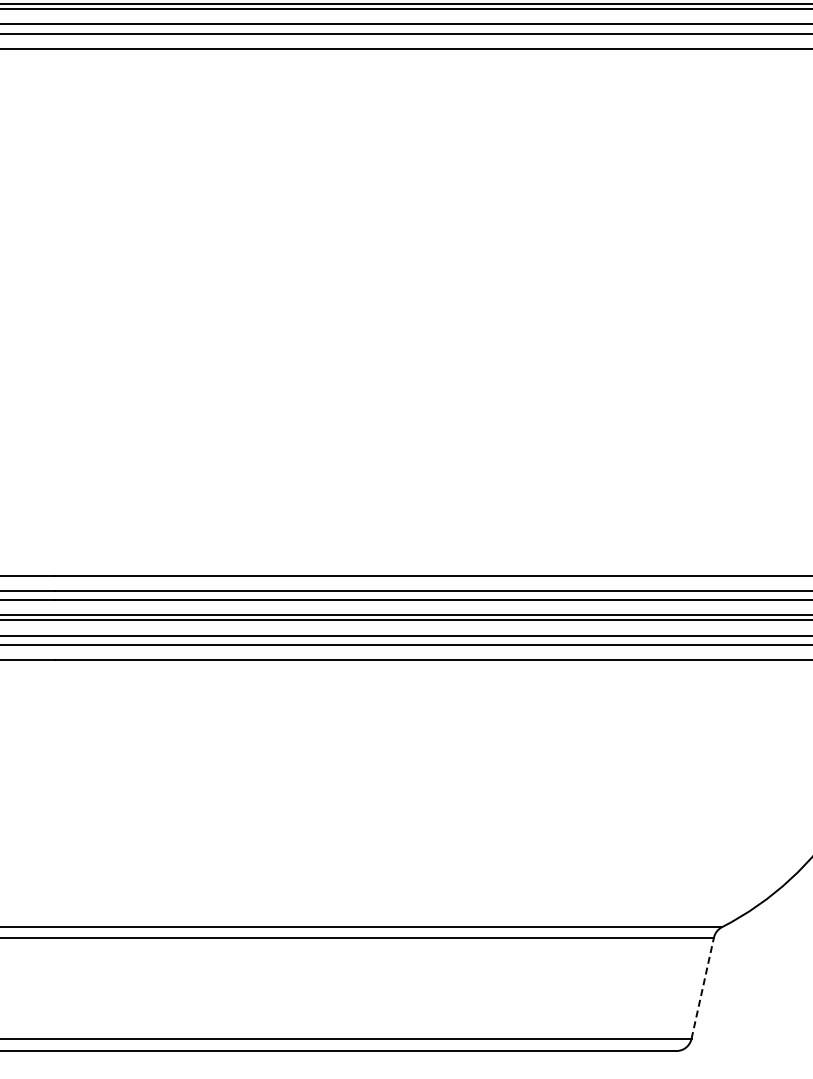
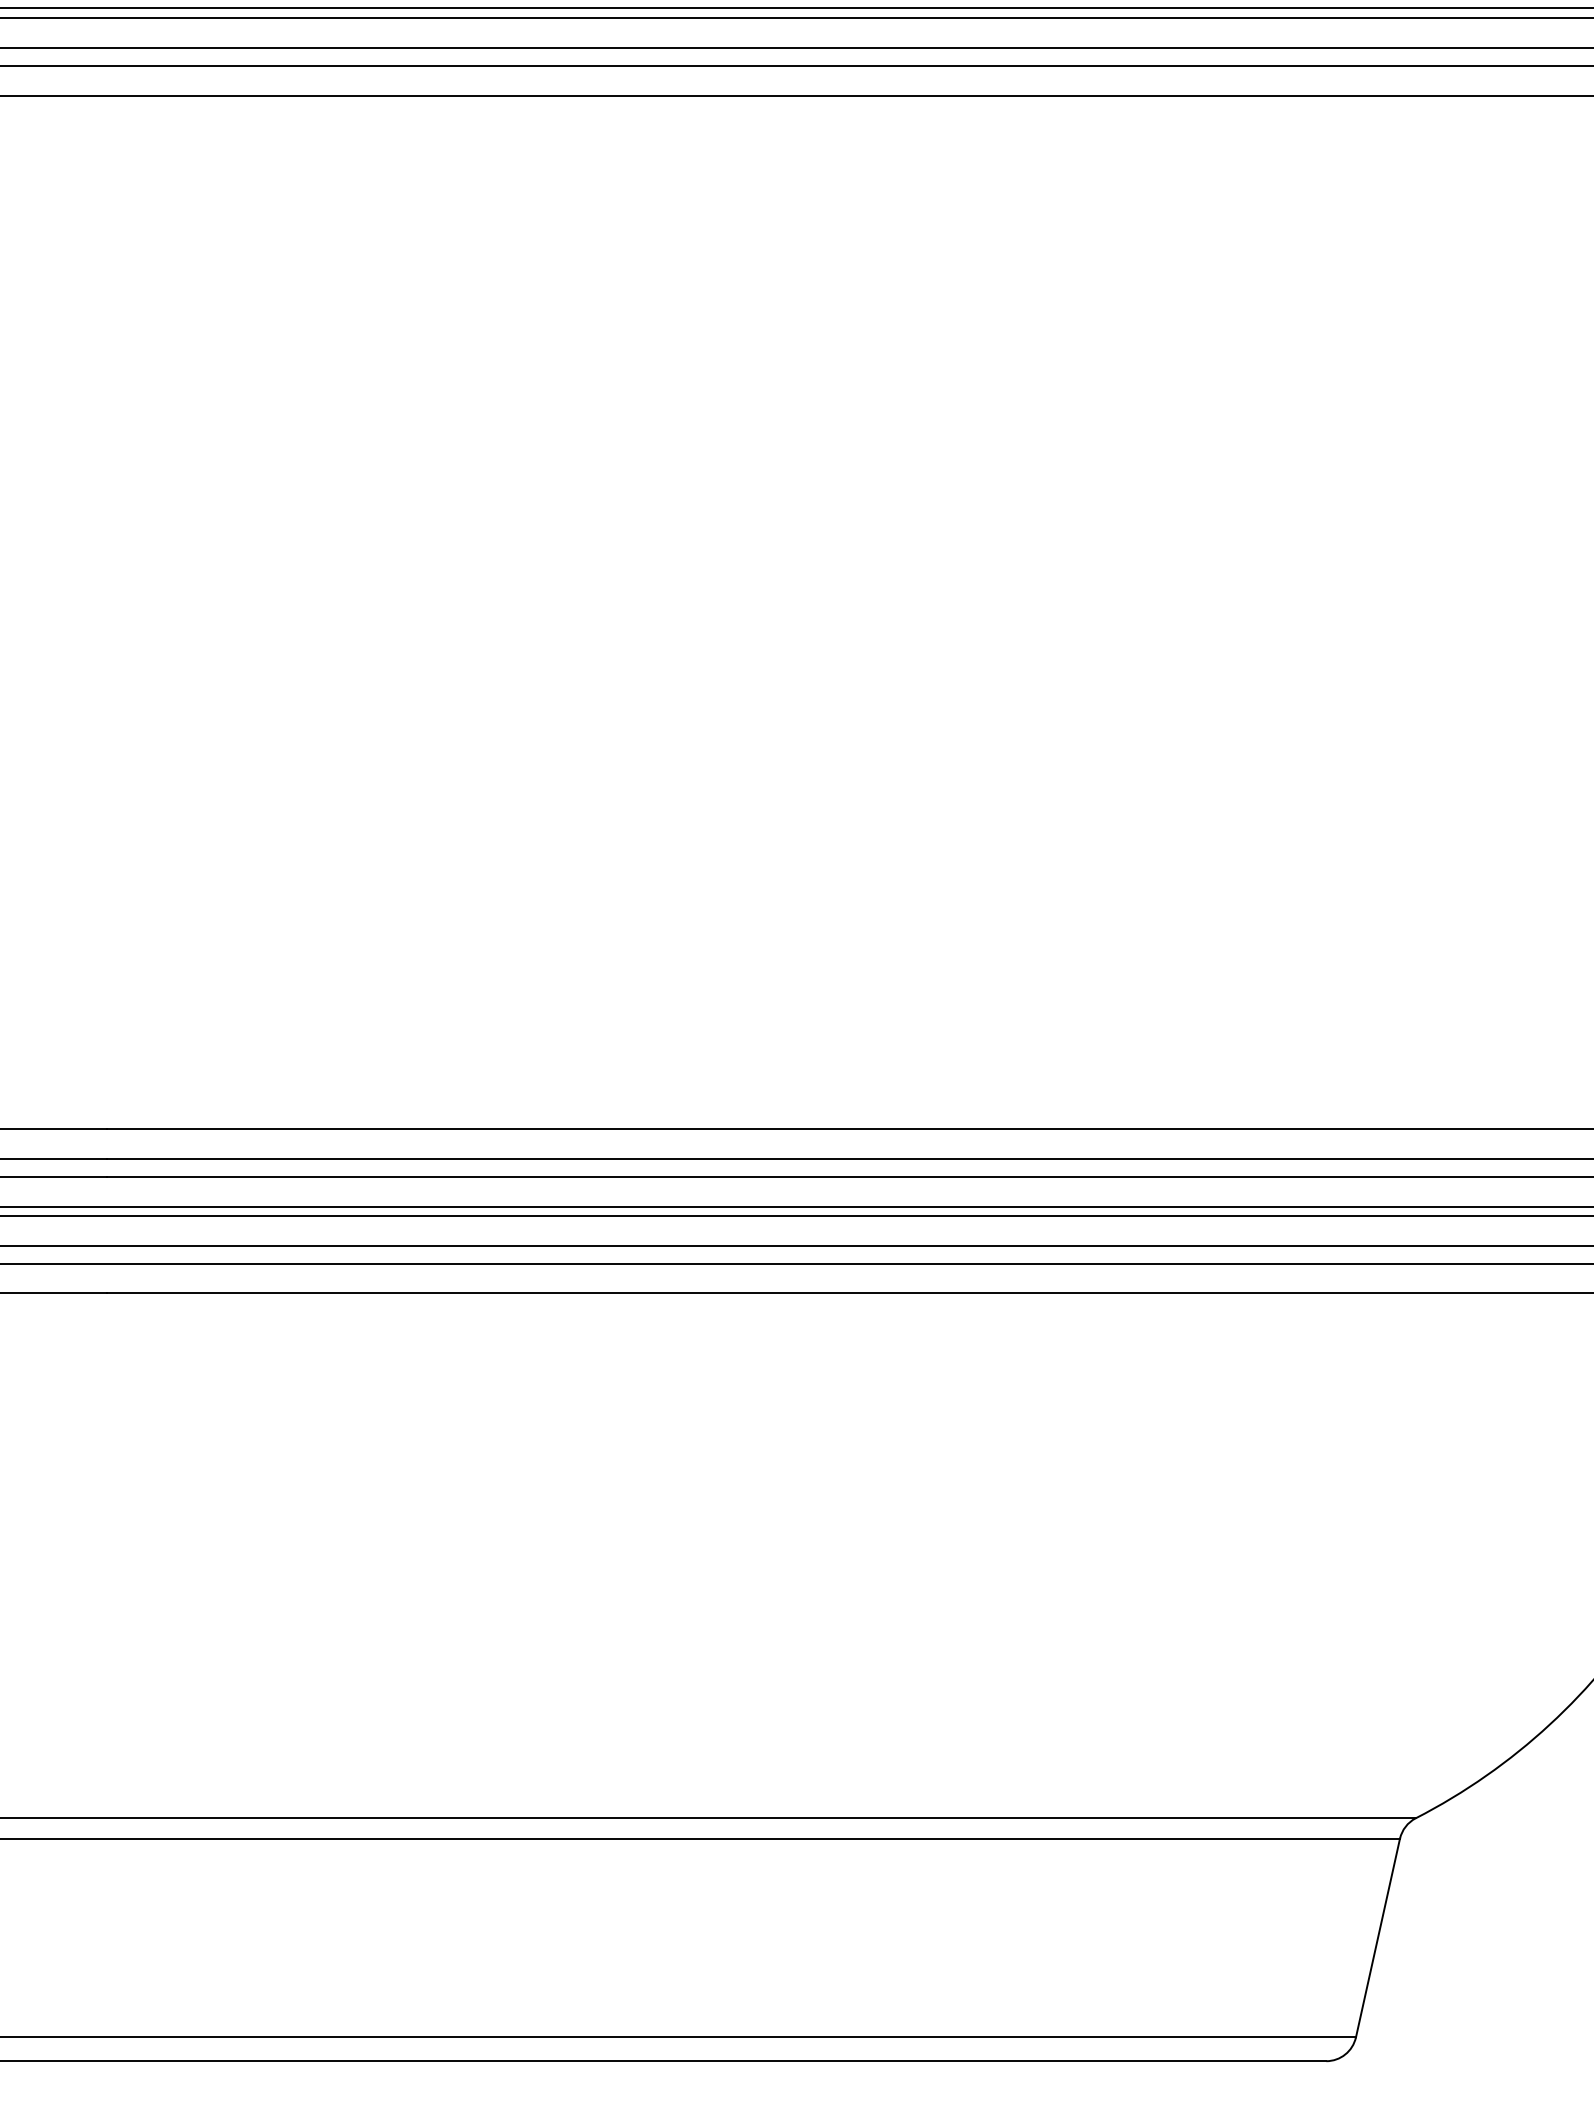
line: (702, 988) -> (1377, 1938), dashed -> solid

